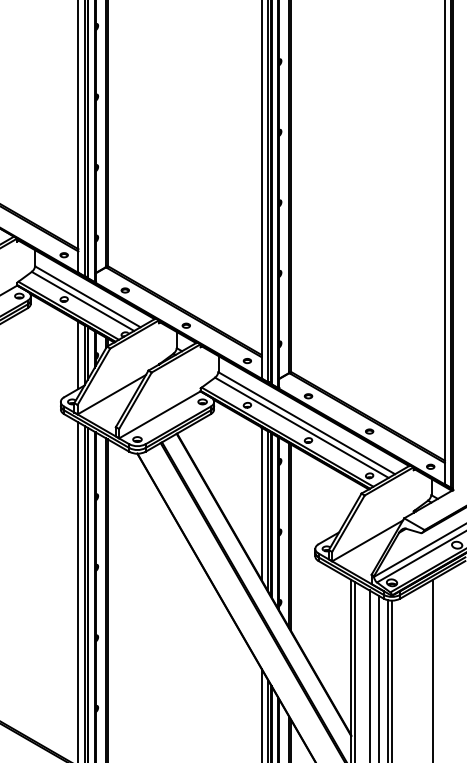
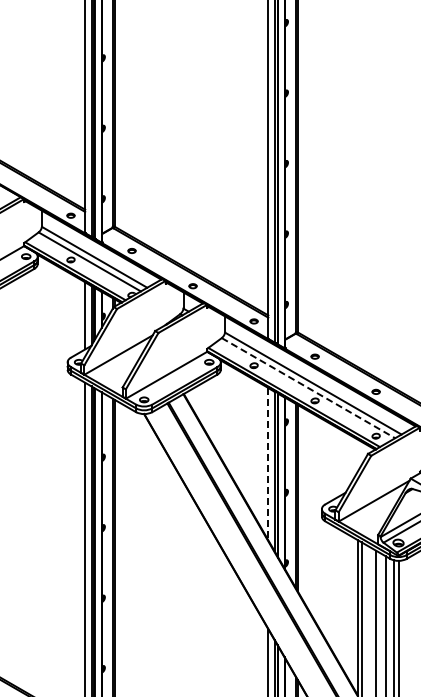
line: (302, 428) -> (309, 388), solid -> dashed
line: (261, 504) -> (268, 464), solid -> dashed

